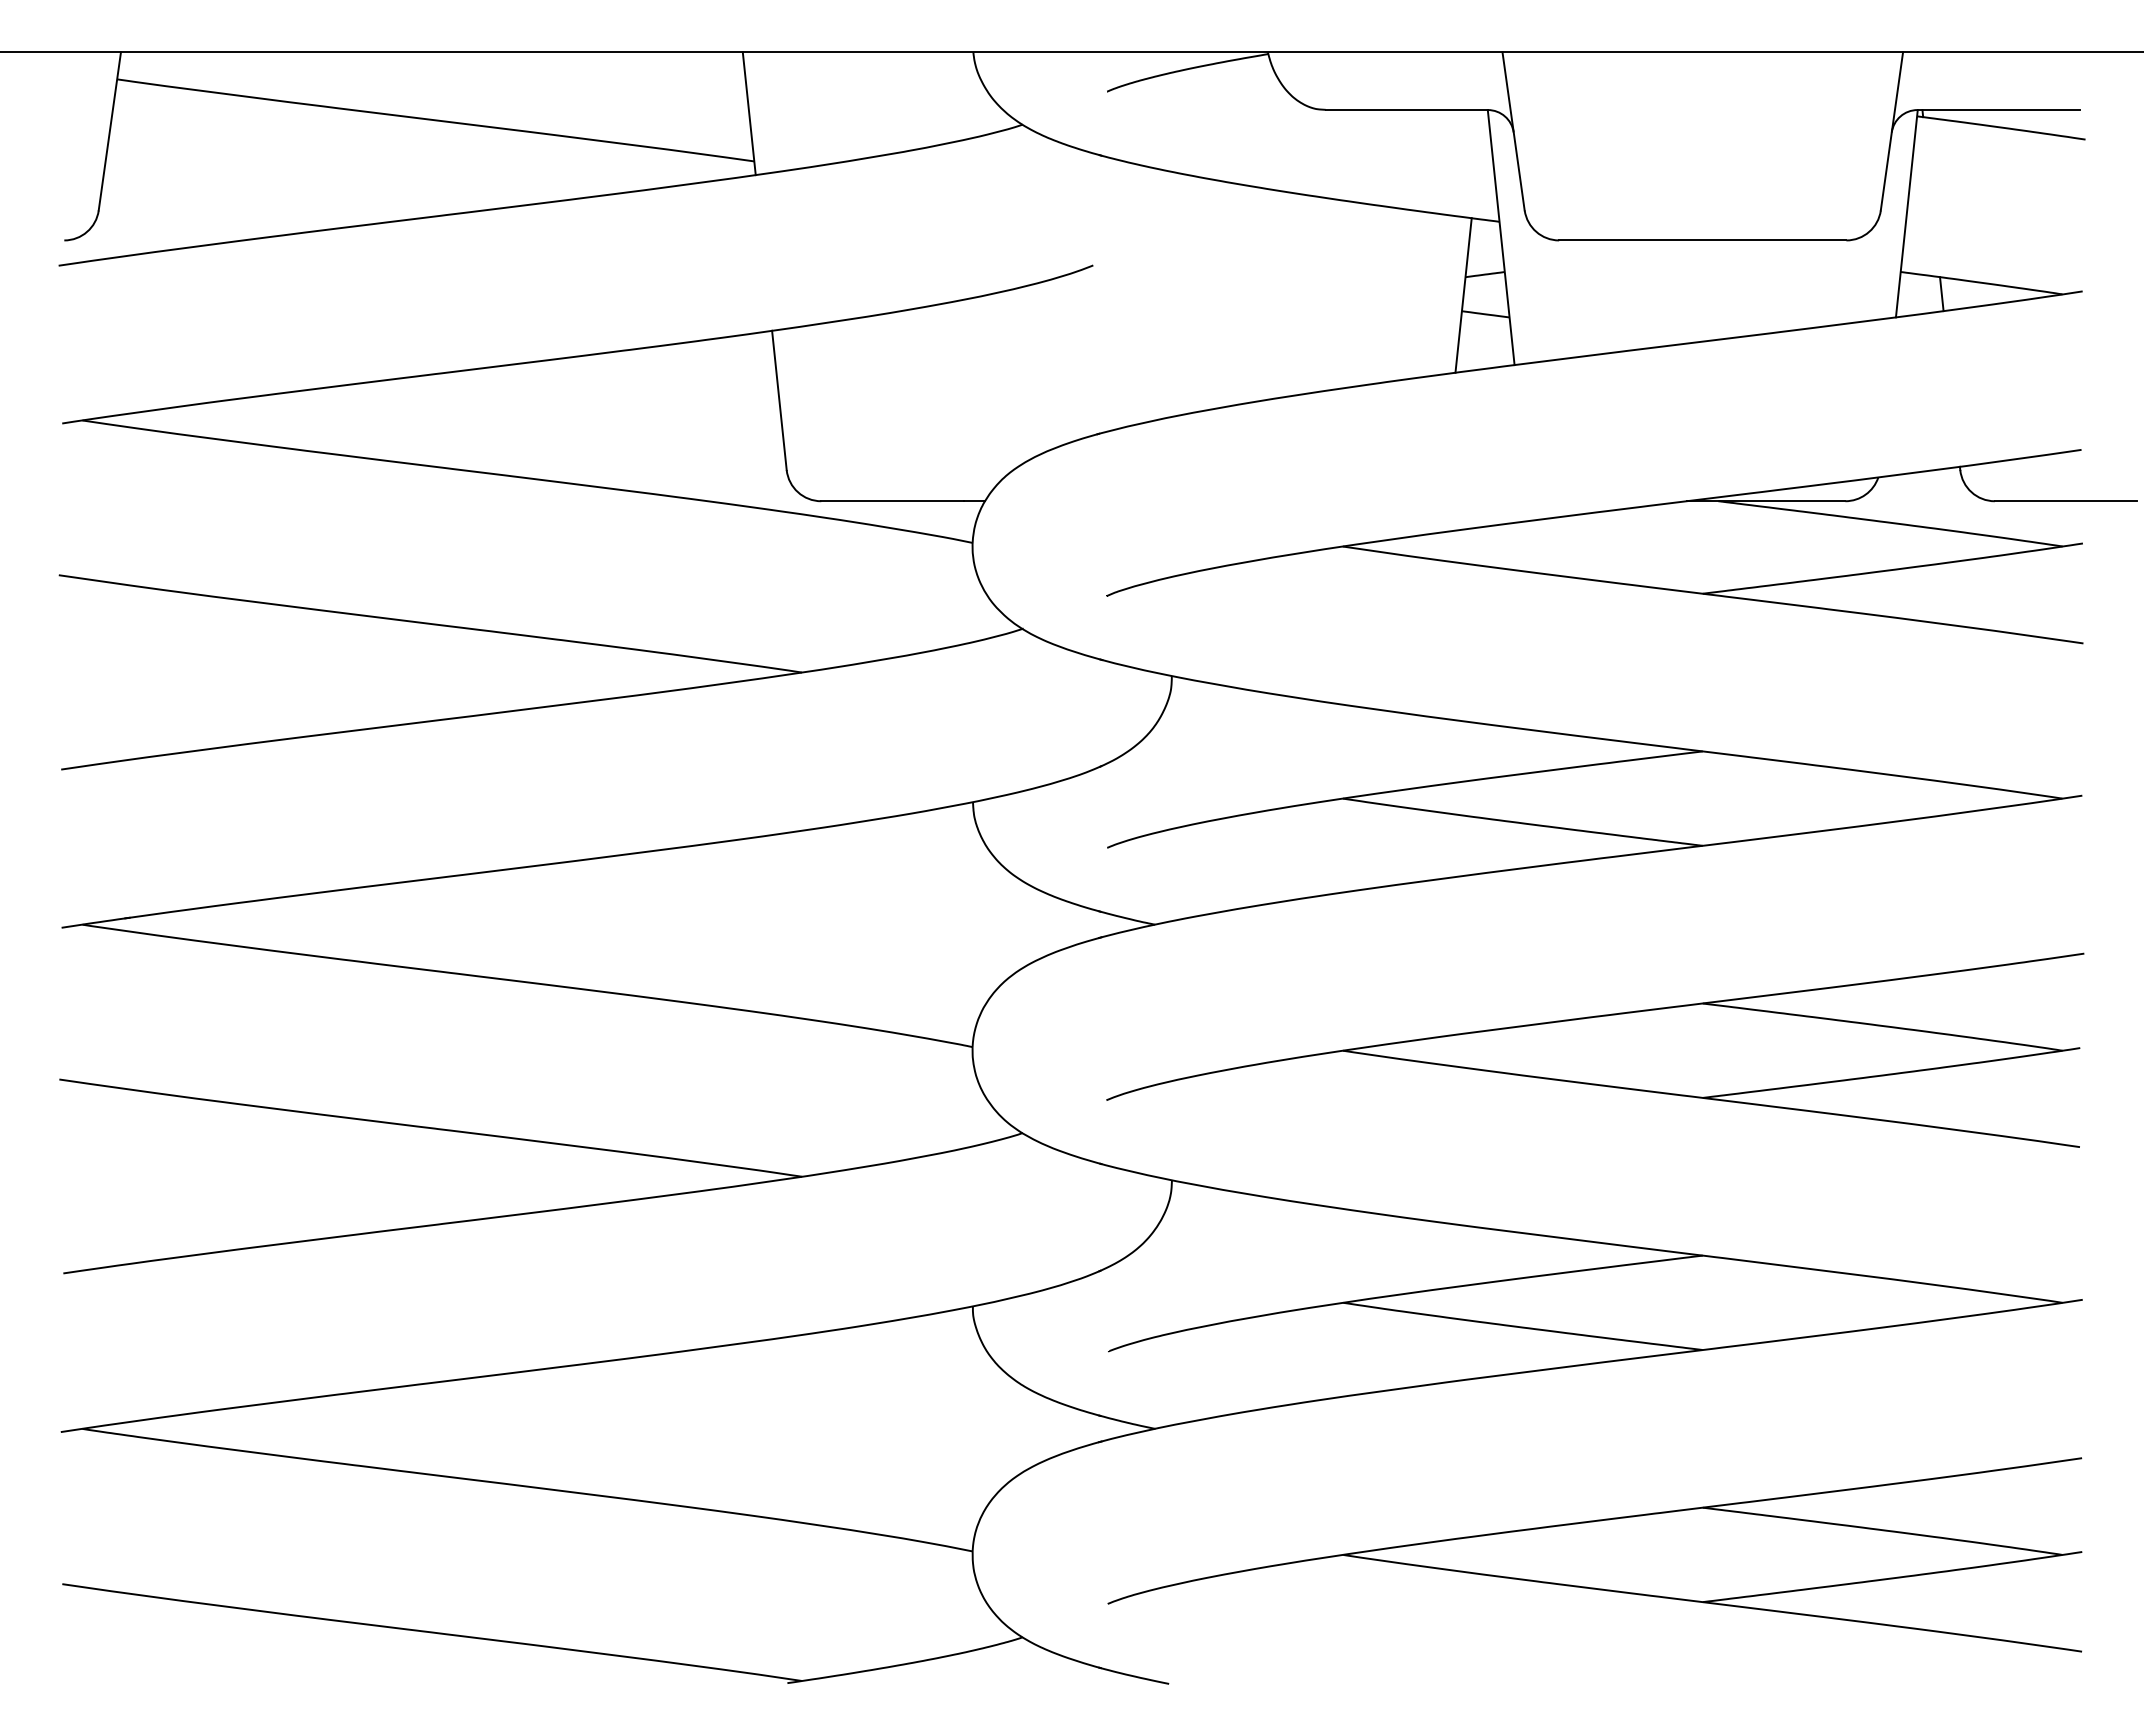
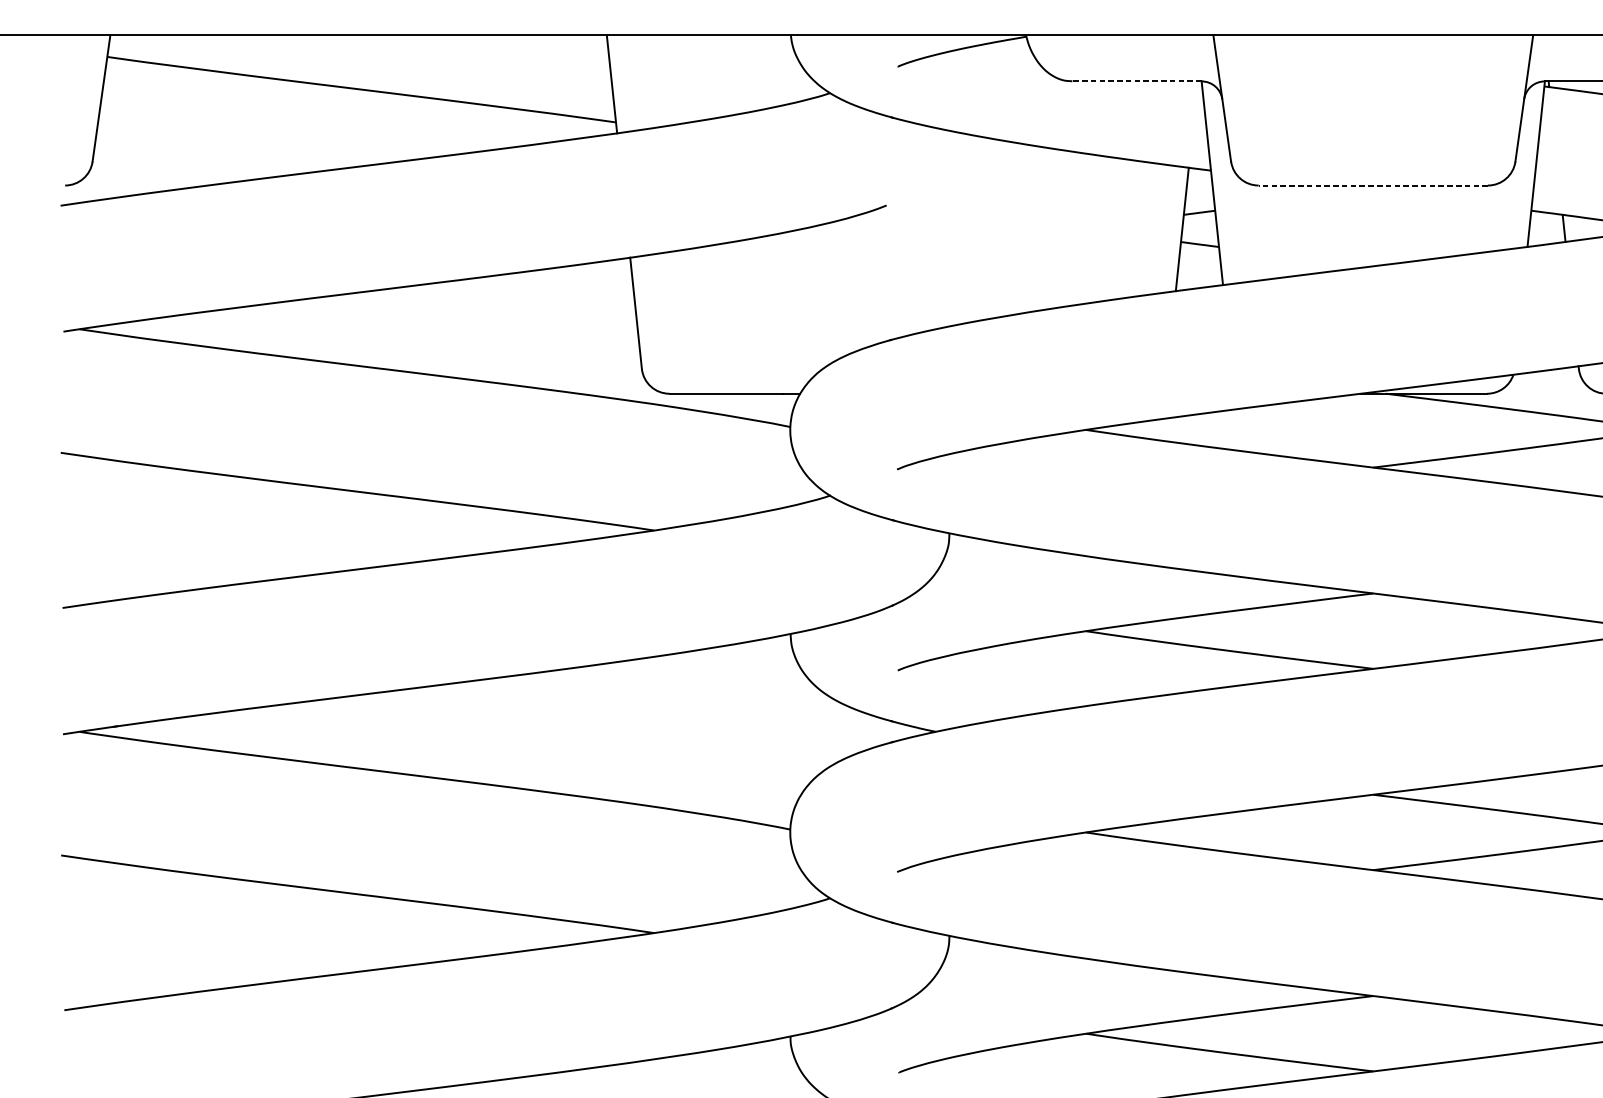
line: (1406, 110) -> (1136, 81), solid -> dashed
line: (1702, 240) -> (1373, 185), solid -> dashed

